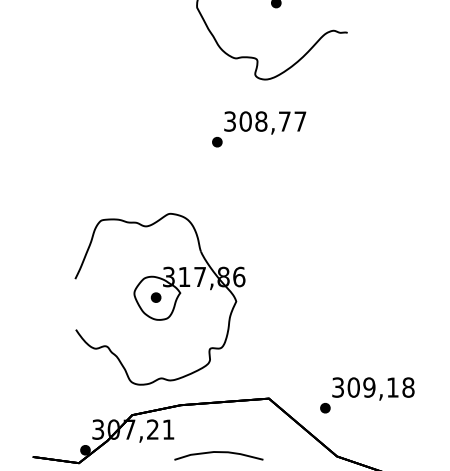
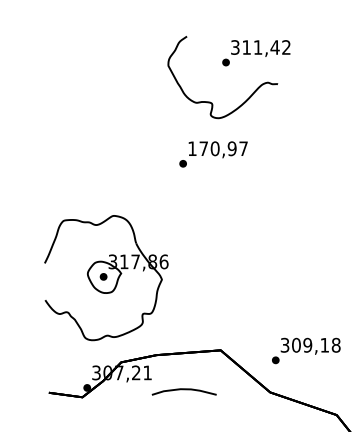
text: (257, 121) -> (212, 148), 308,77 -> 170,97
part: (160, 299) -> (106, 278), moved
text: (367, 394) -> (306, 350), moved

